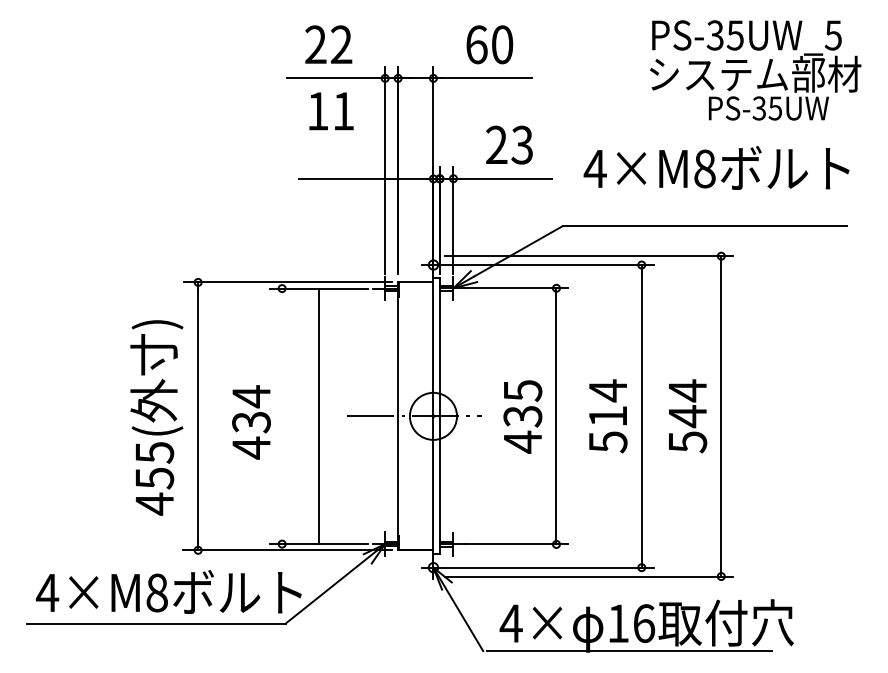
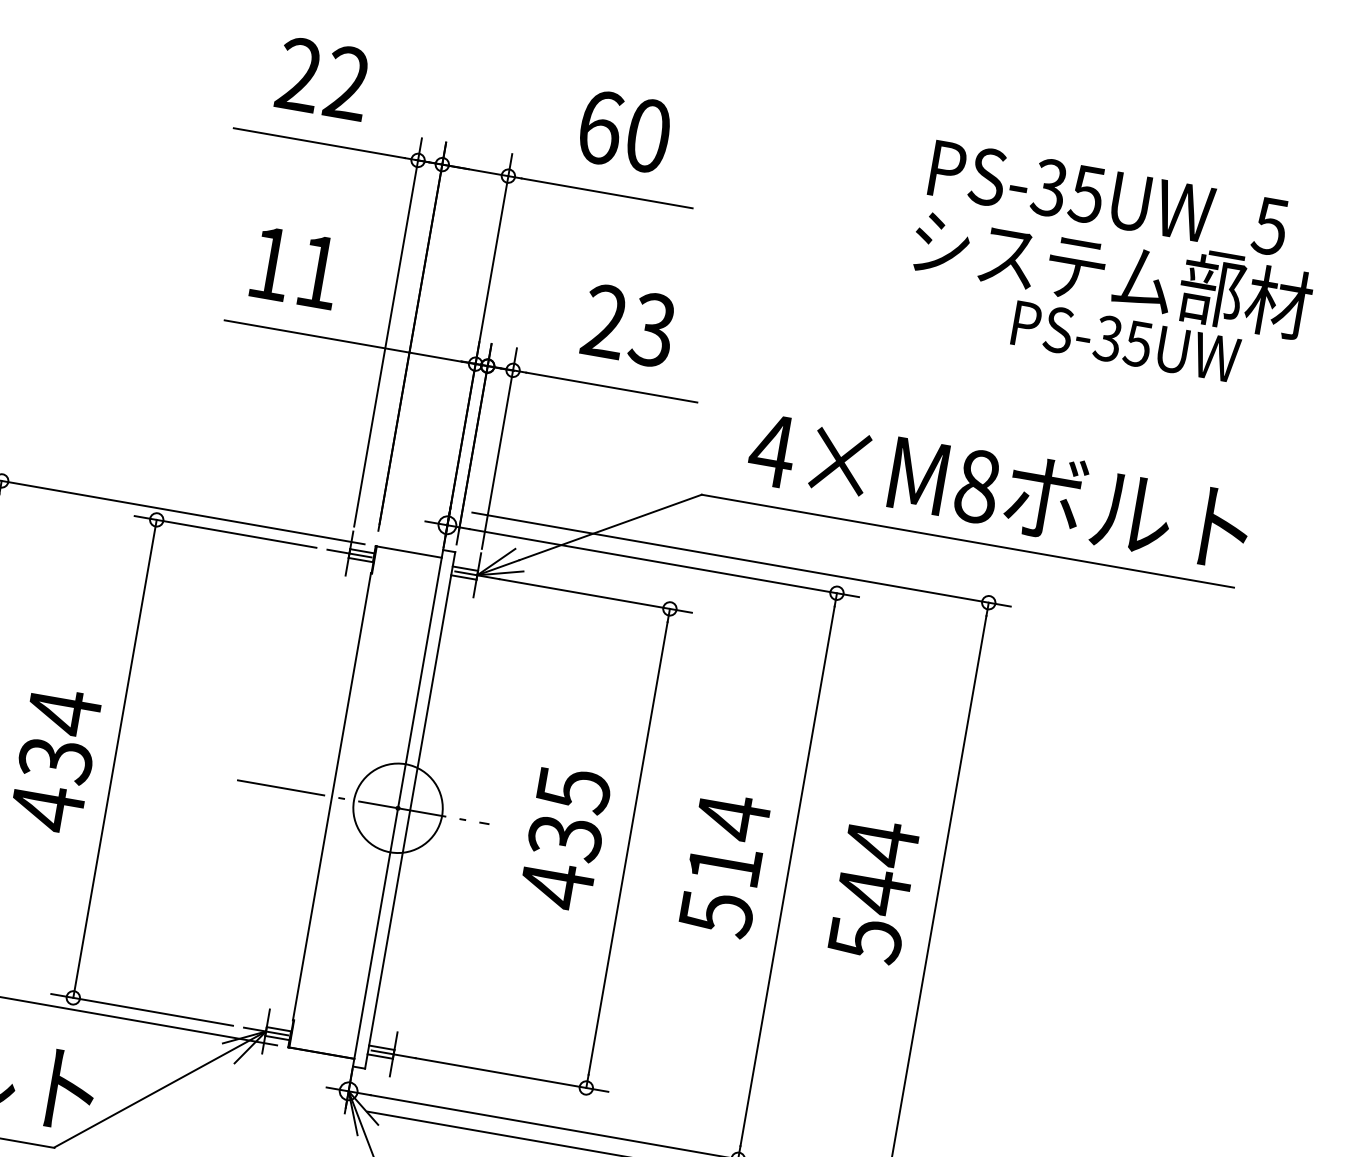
text: (331, 111) -> (295, 268), moved
text: (716, 167) -> (999, 487), moved
line: (319, 416) -> (115, 759), moved

